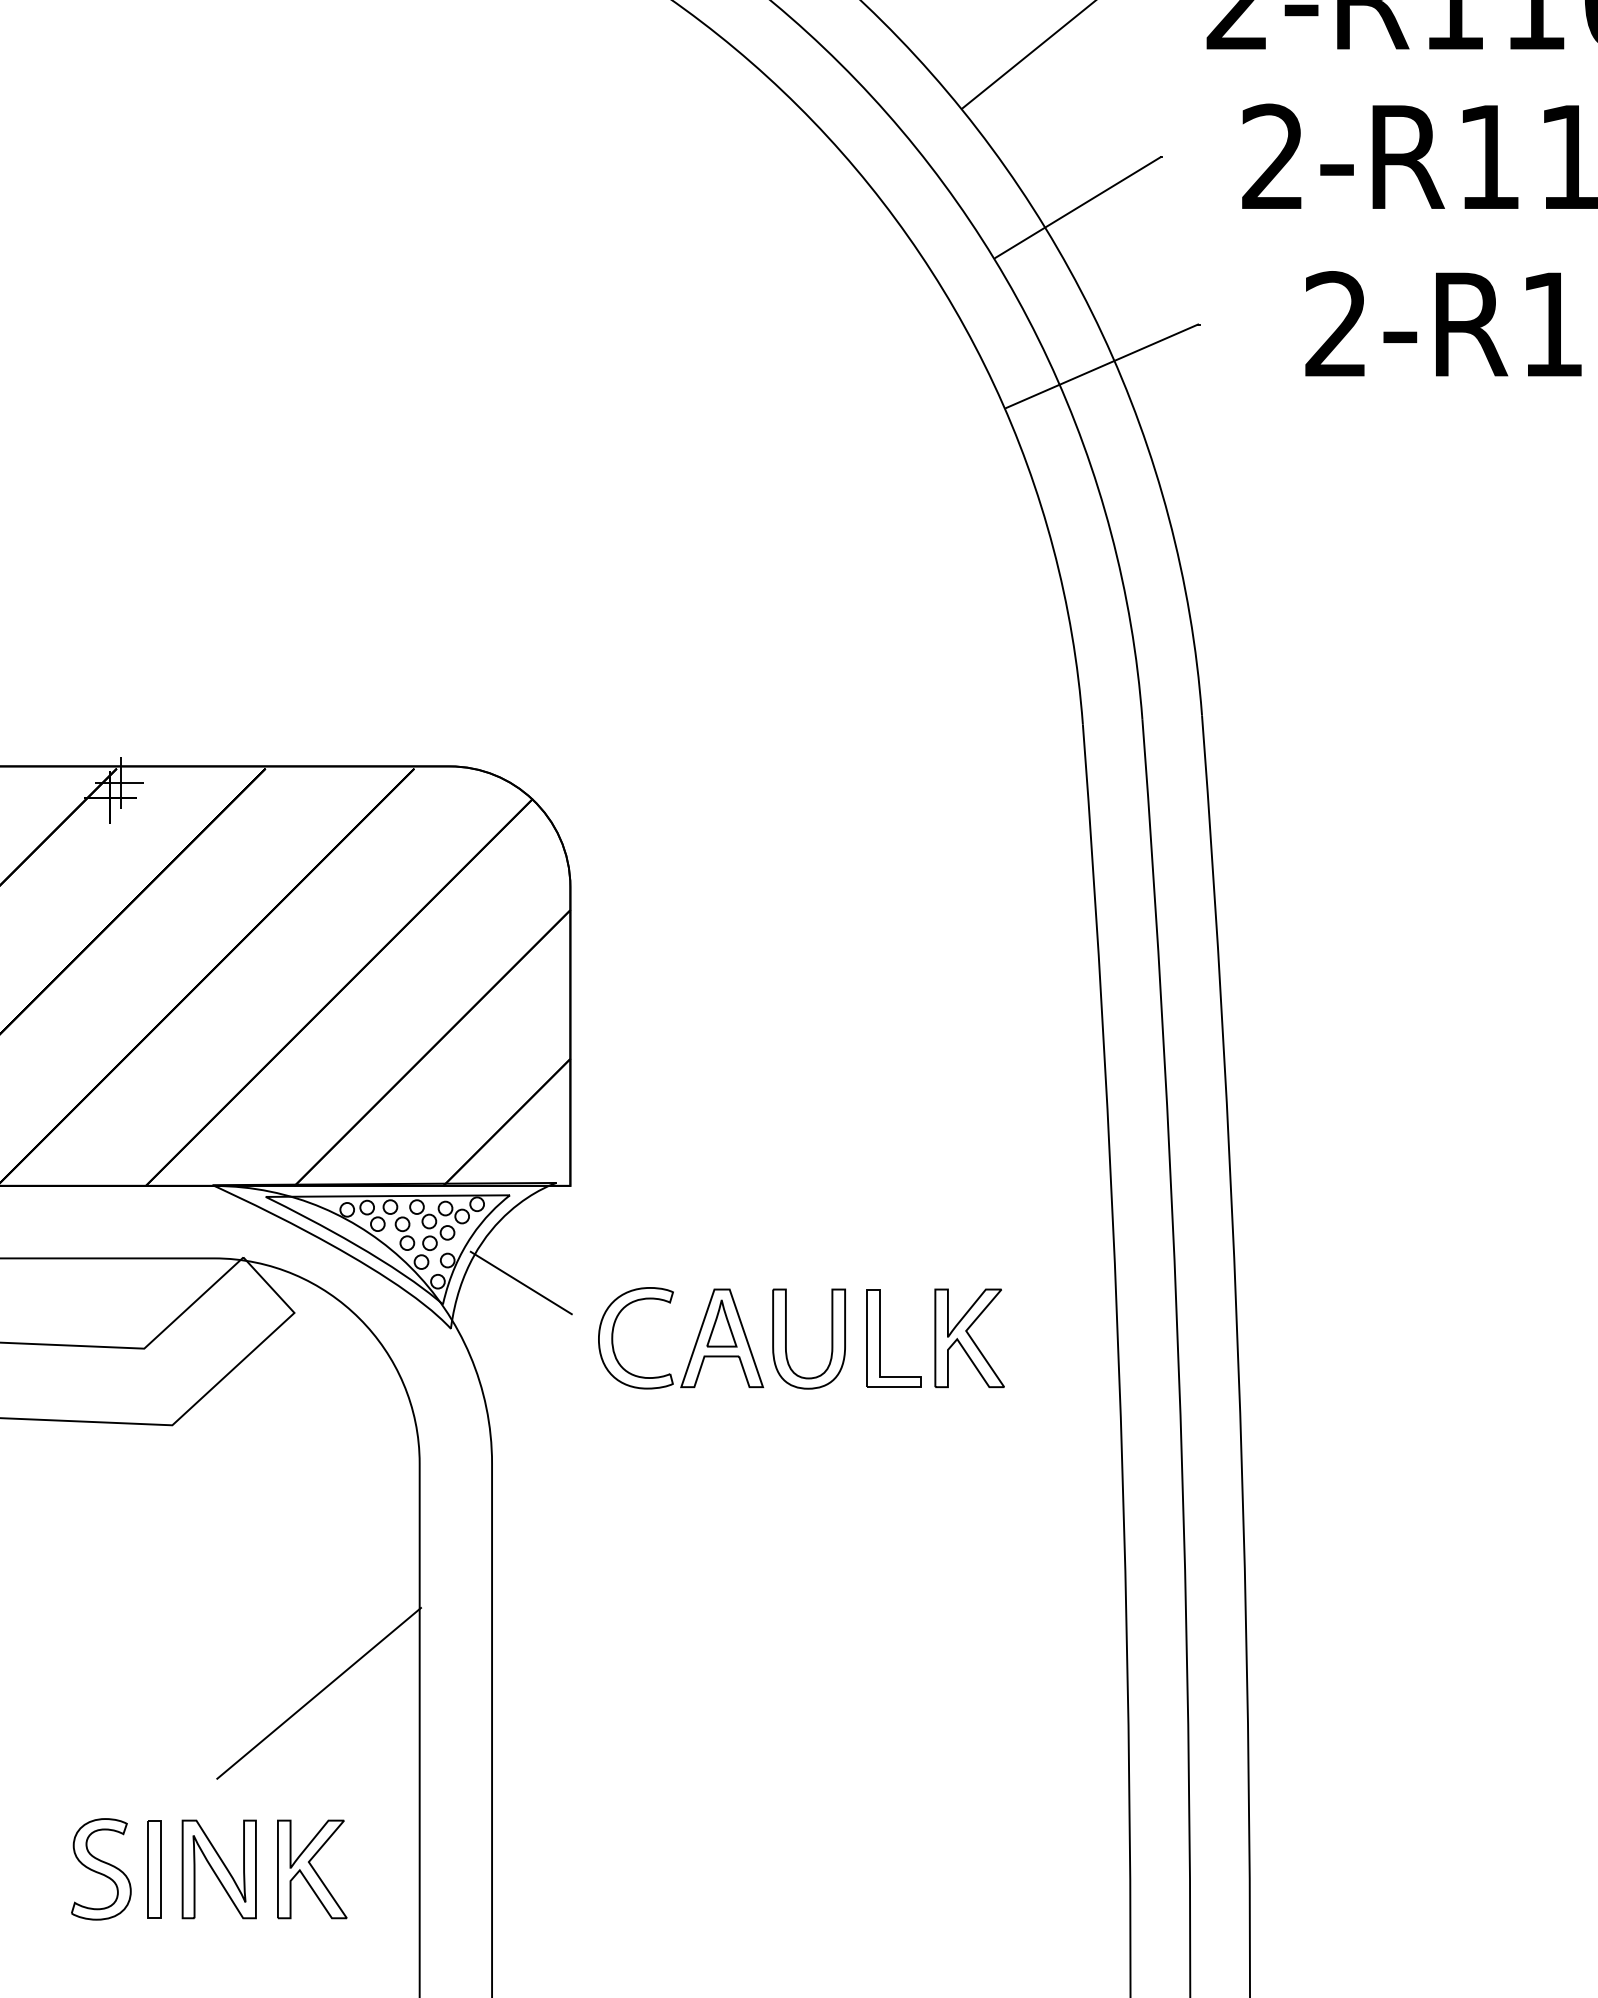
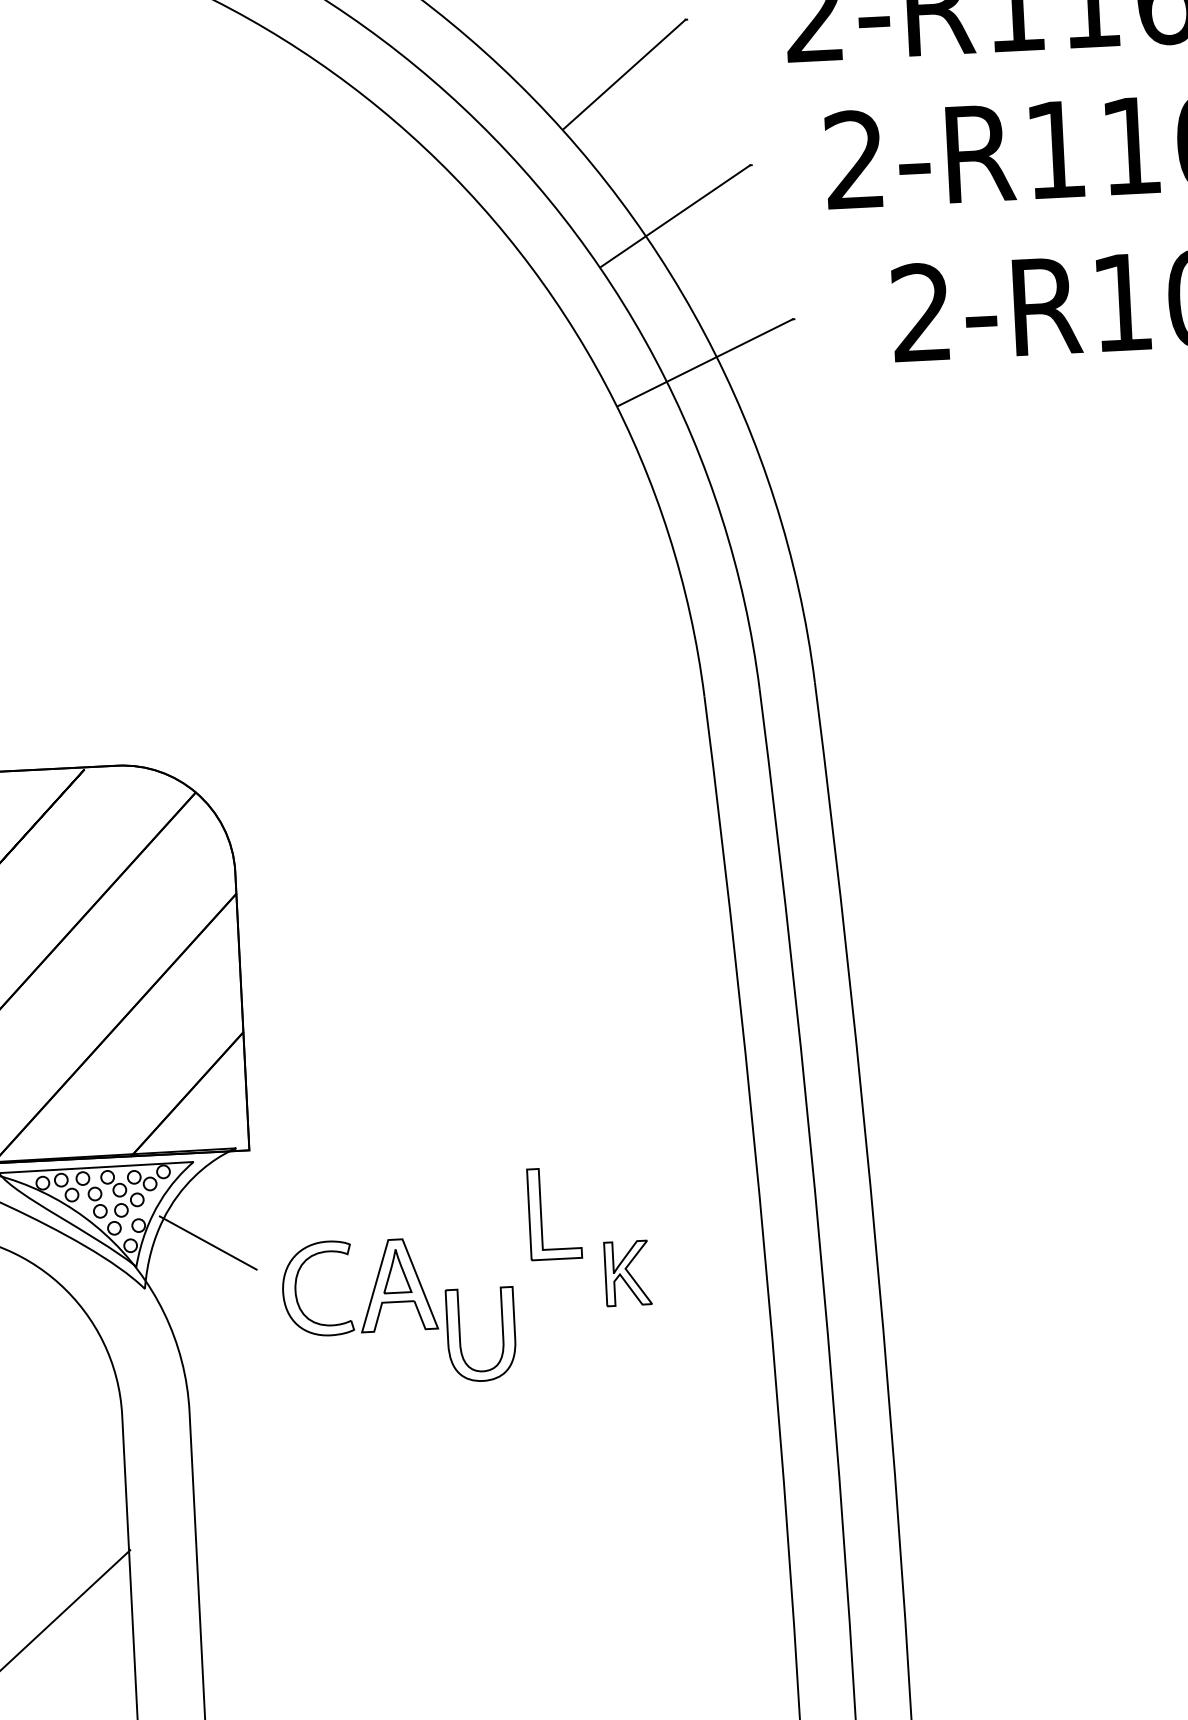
part: (786, 1338) -> (460, 1335), moved
part: (880, 1338) -> (541, 1214), moved
part: (969, 1338) -> (627, 1273), size x0.7

